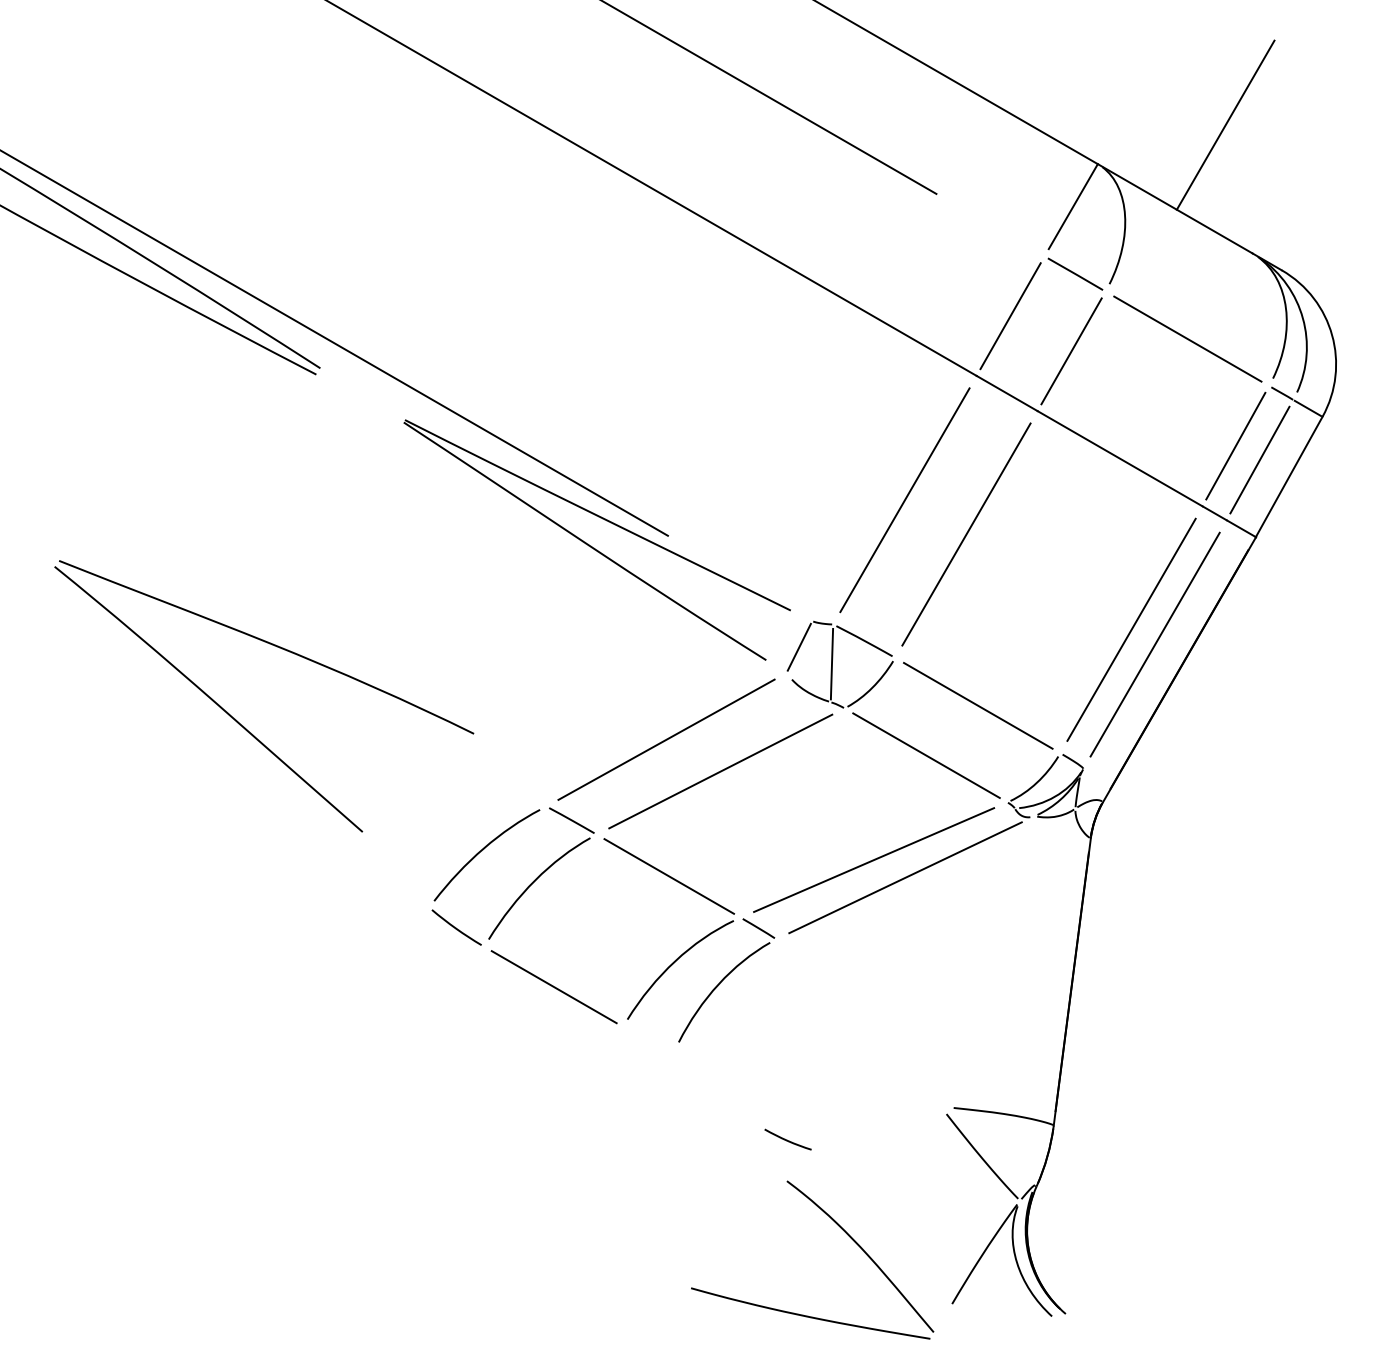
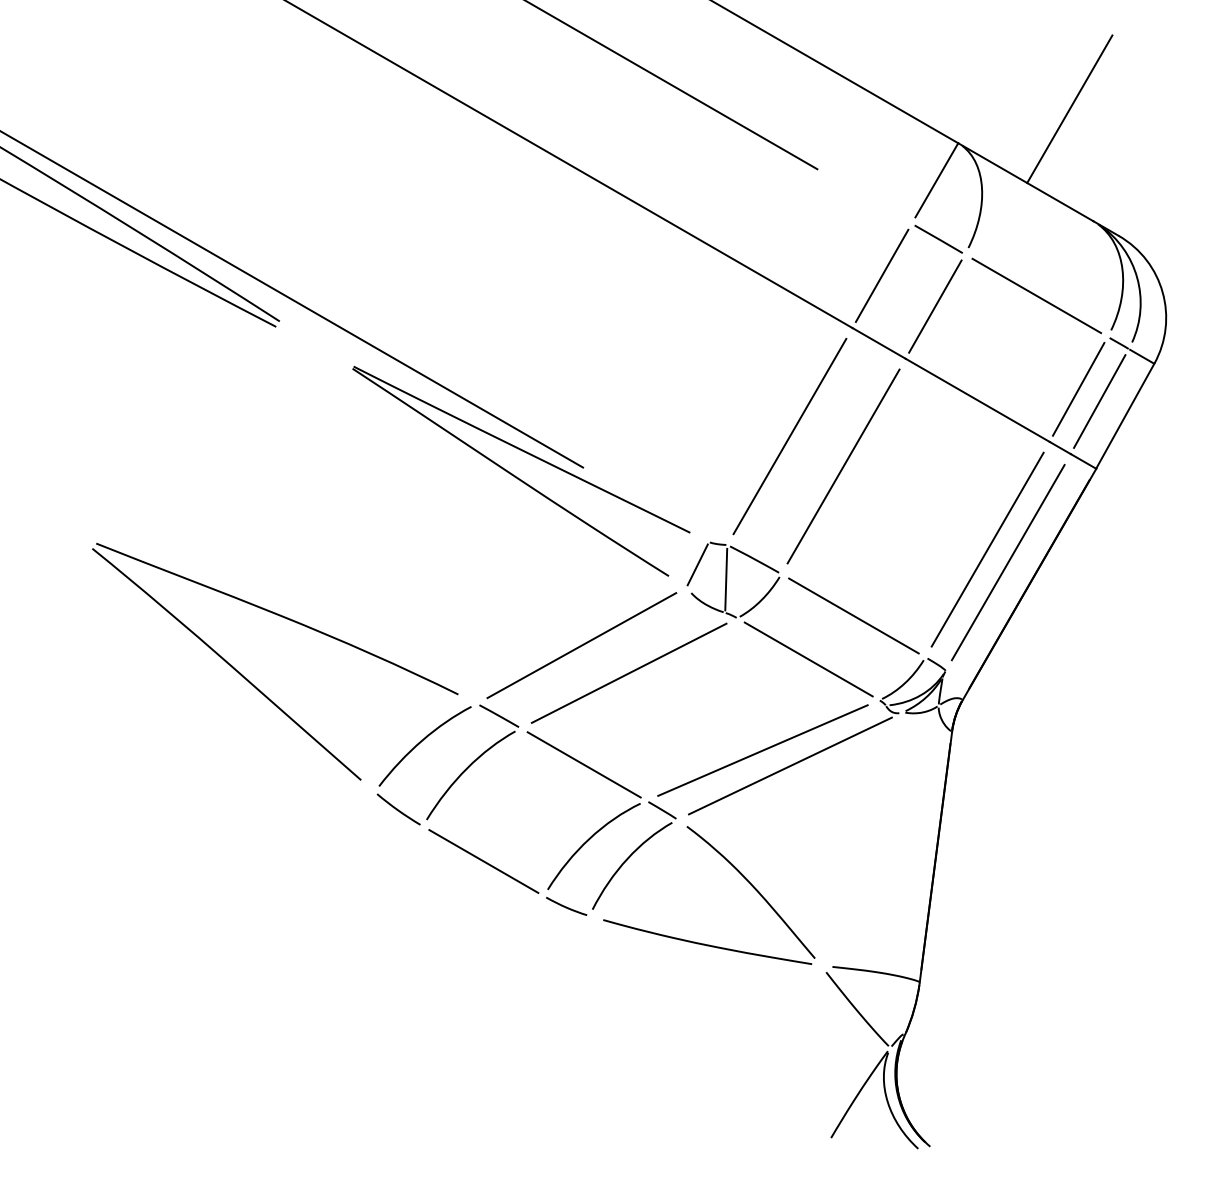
part: (244, 726) -> (258, 688), moved
curve: (787, 1139) -> (566, 906), moved
part: (841, 1229) -> (734, 868), moved

